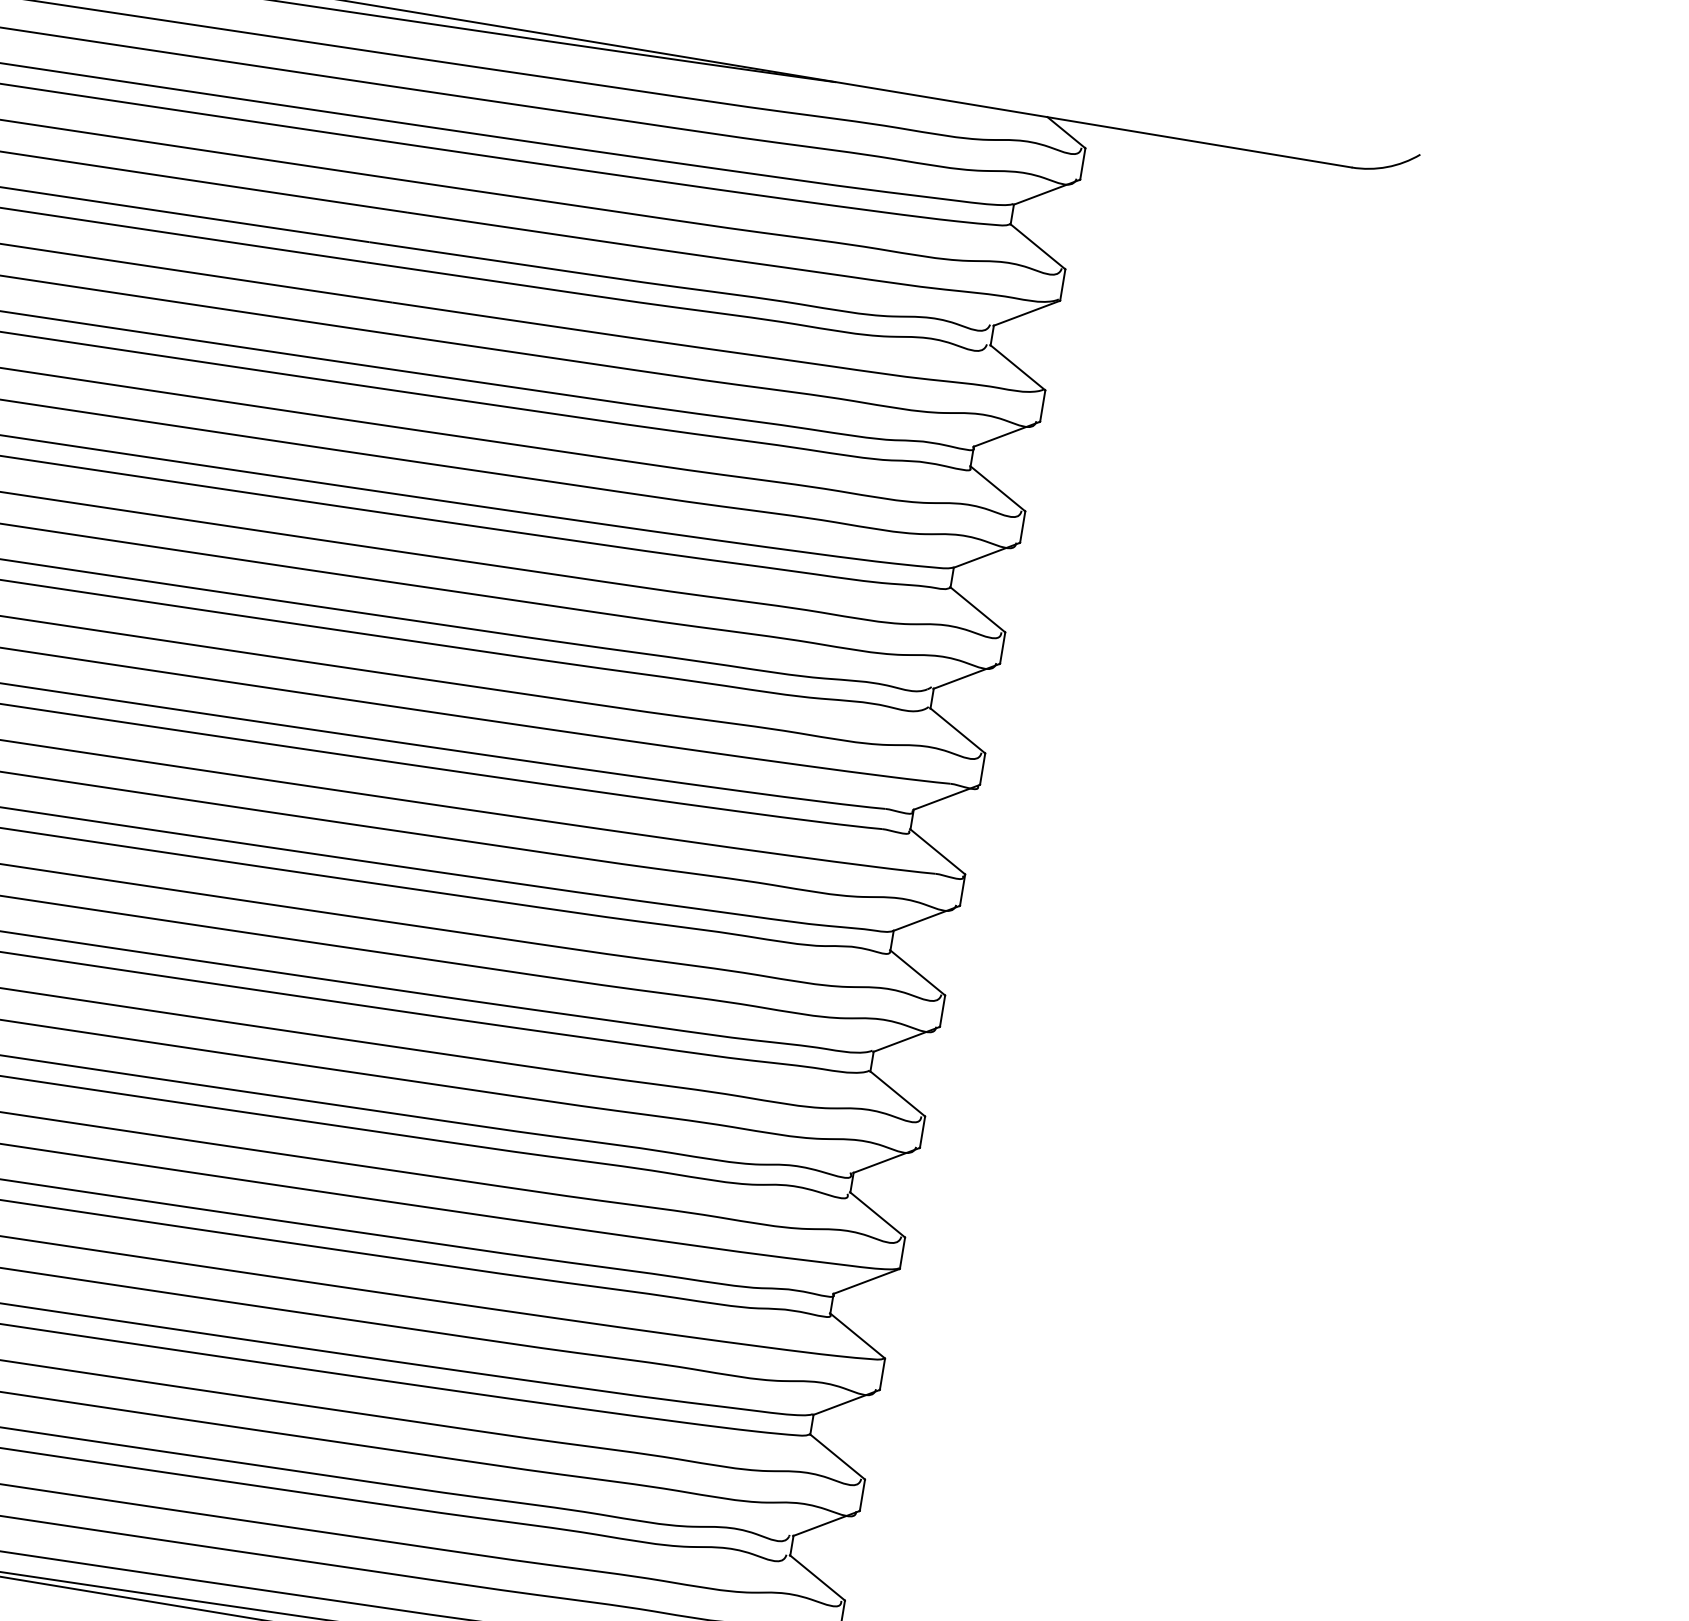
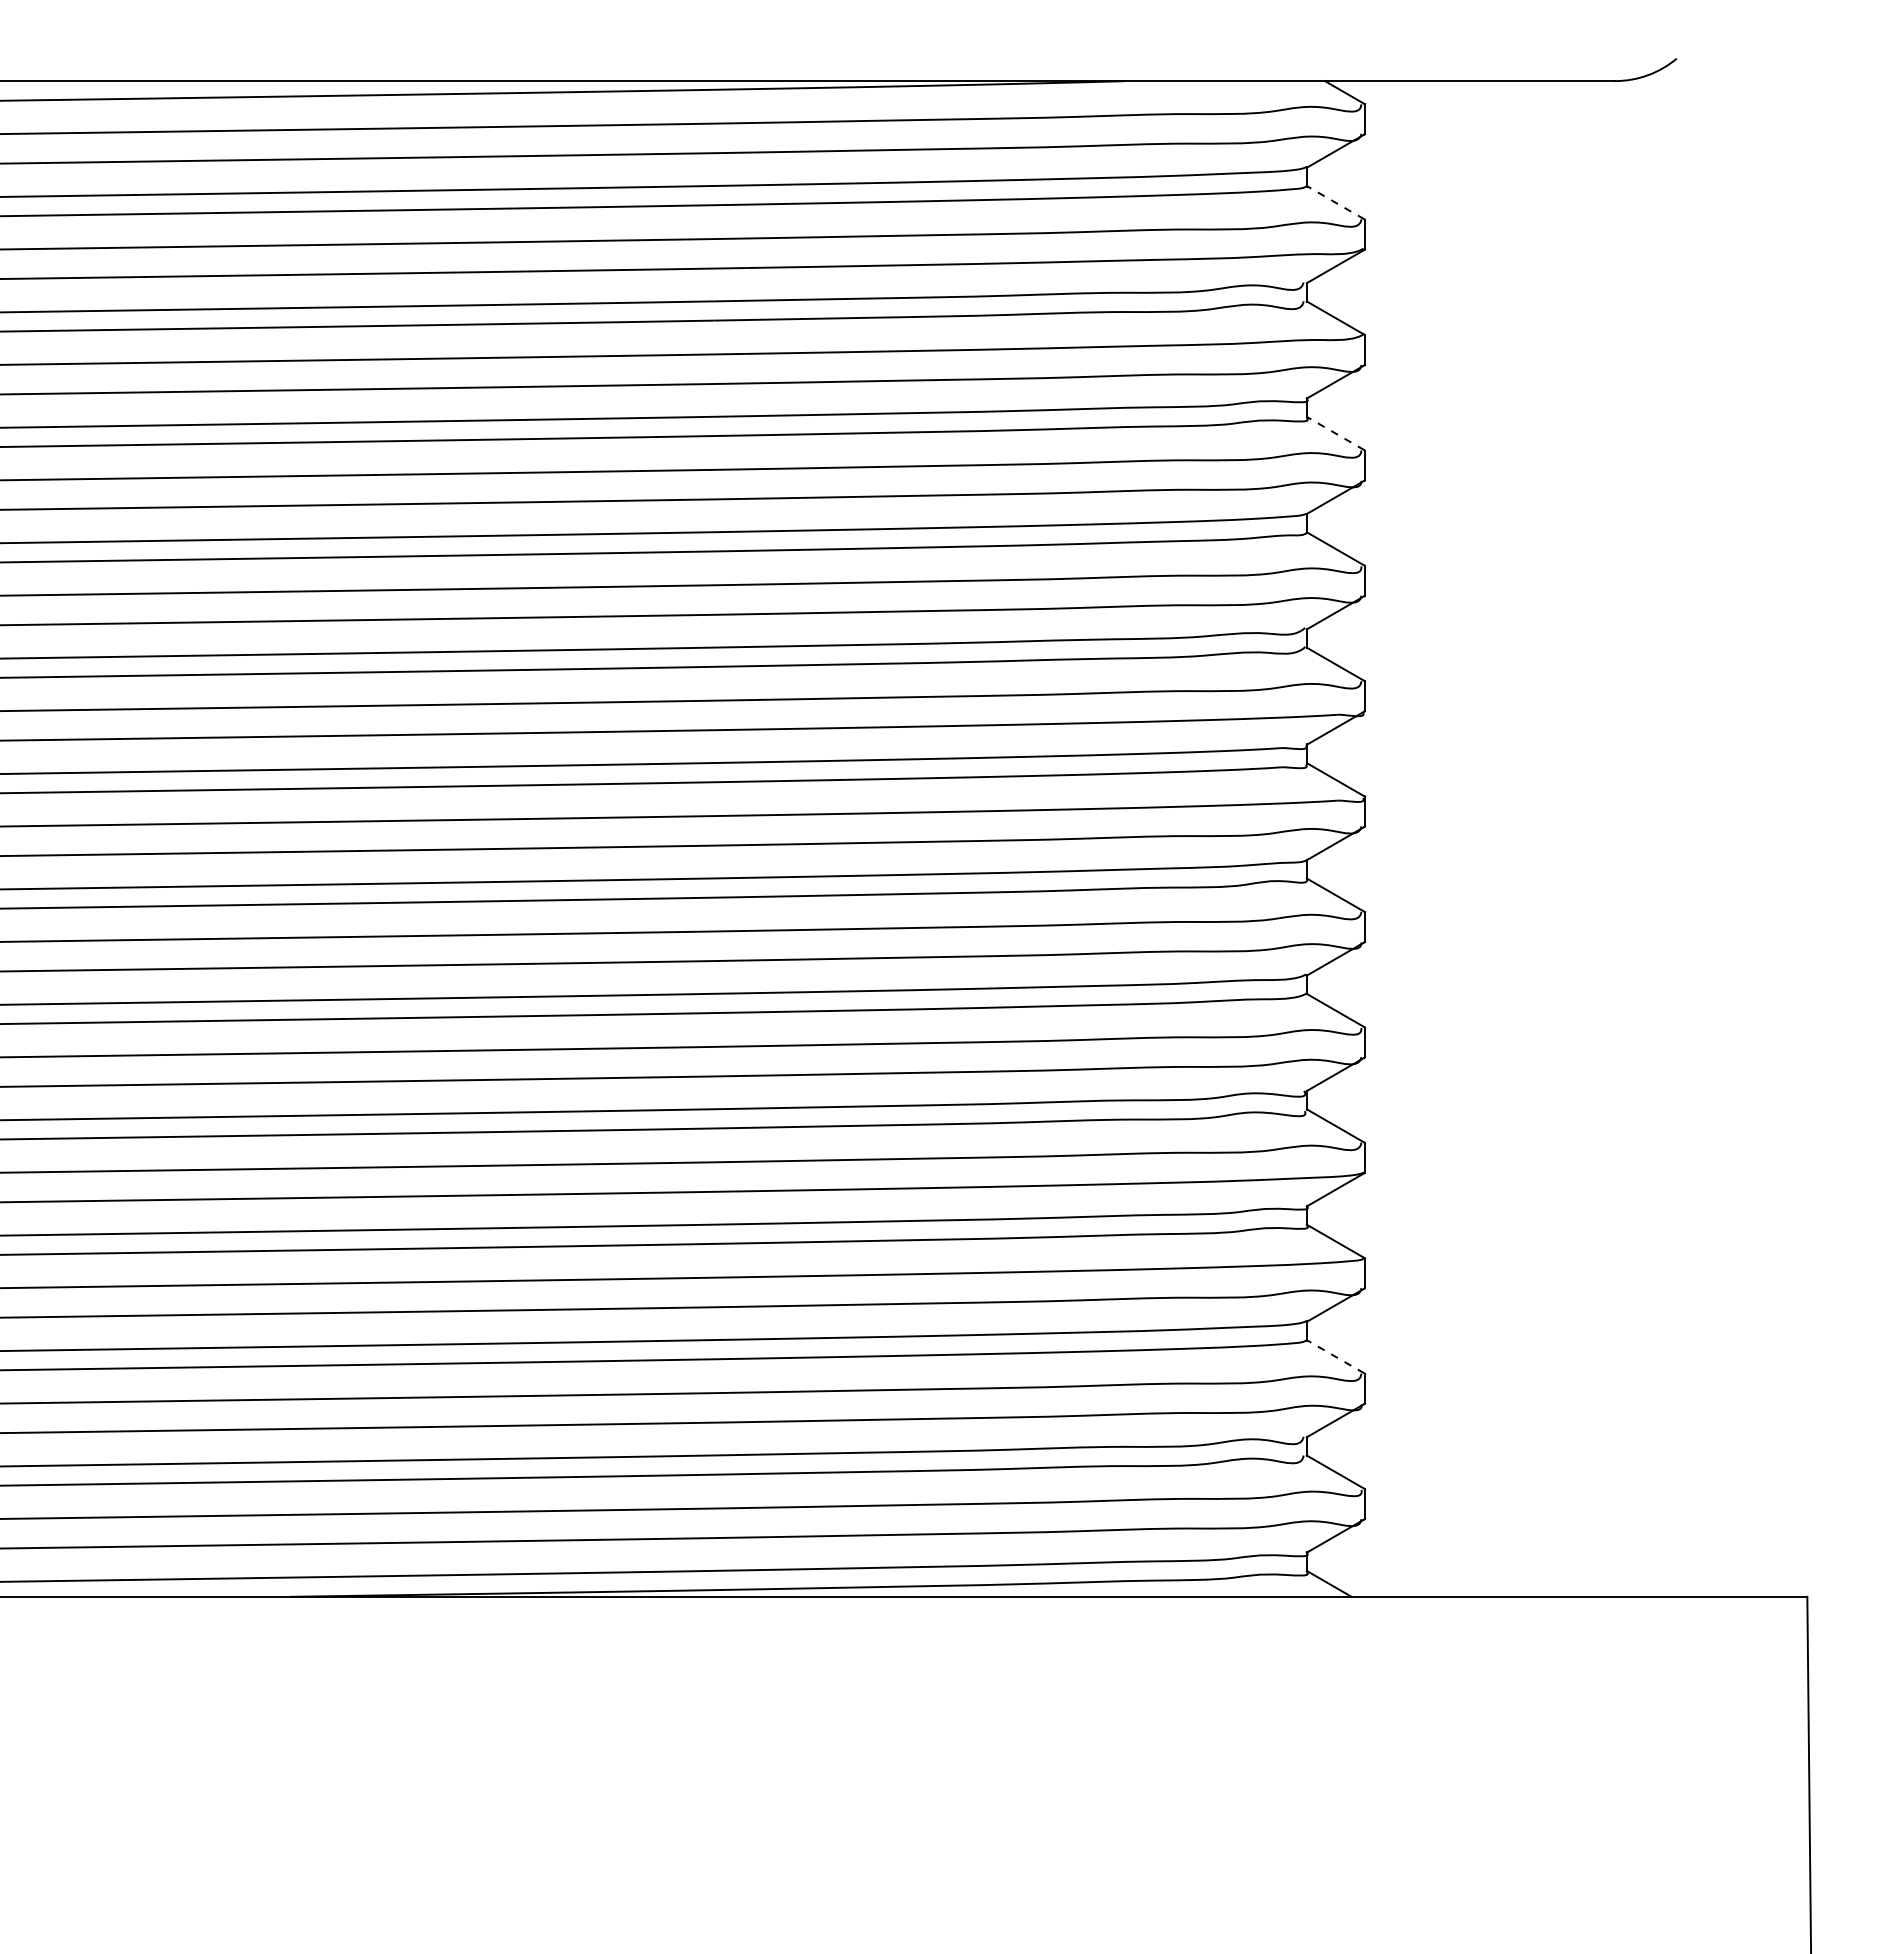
line: (1037, 246) -> (1335, 202), solid -> dashed
line: (997, 488) -> (1335, 433), solid -> dashed
line: (837, 1456) -> (1335, 1356), solid -> dashed

